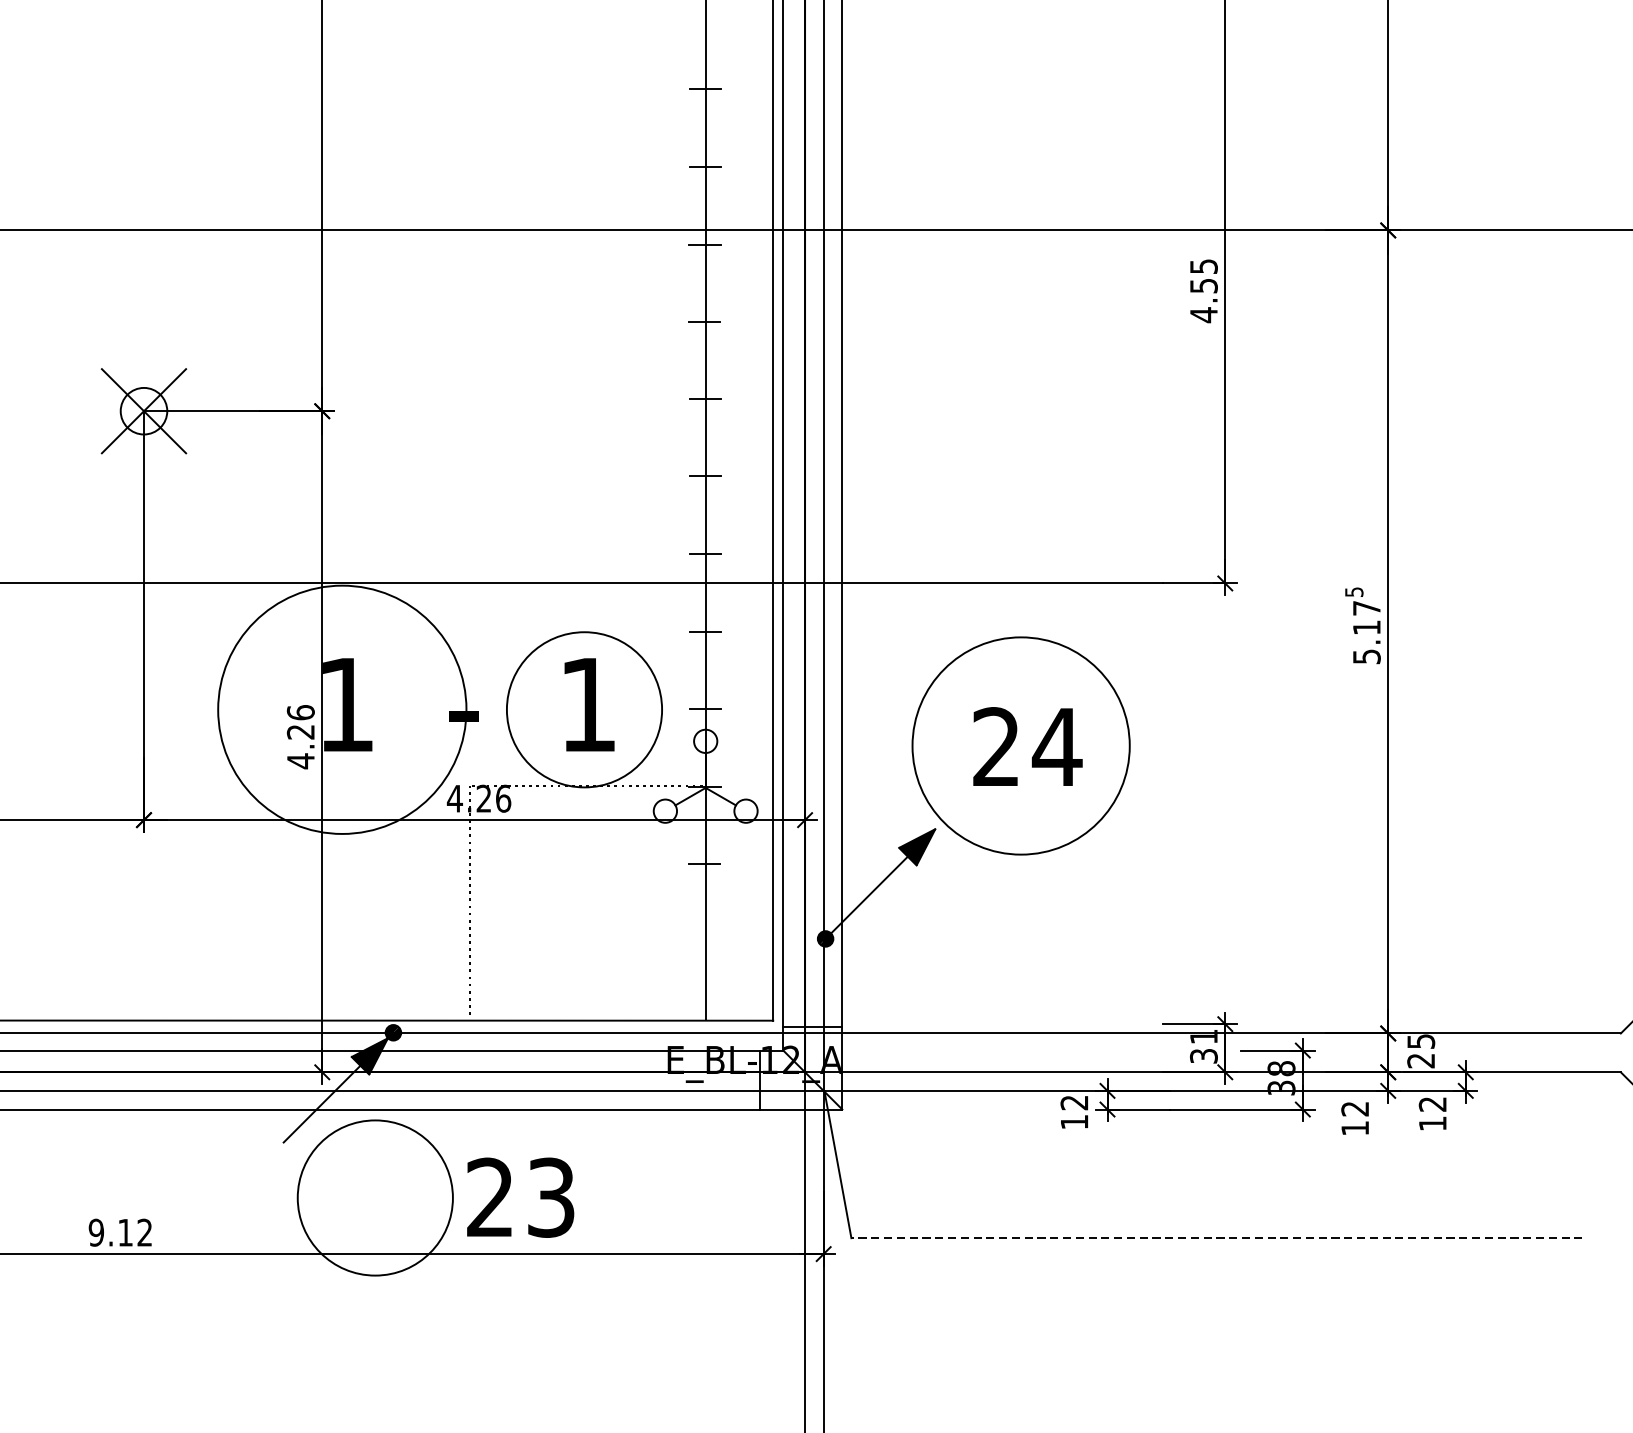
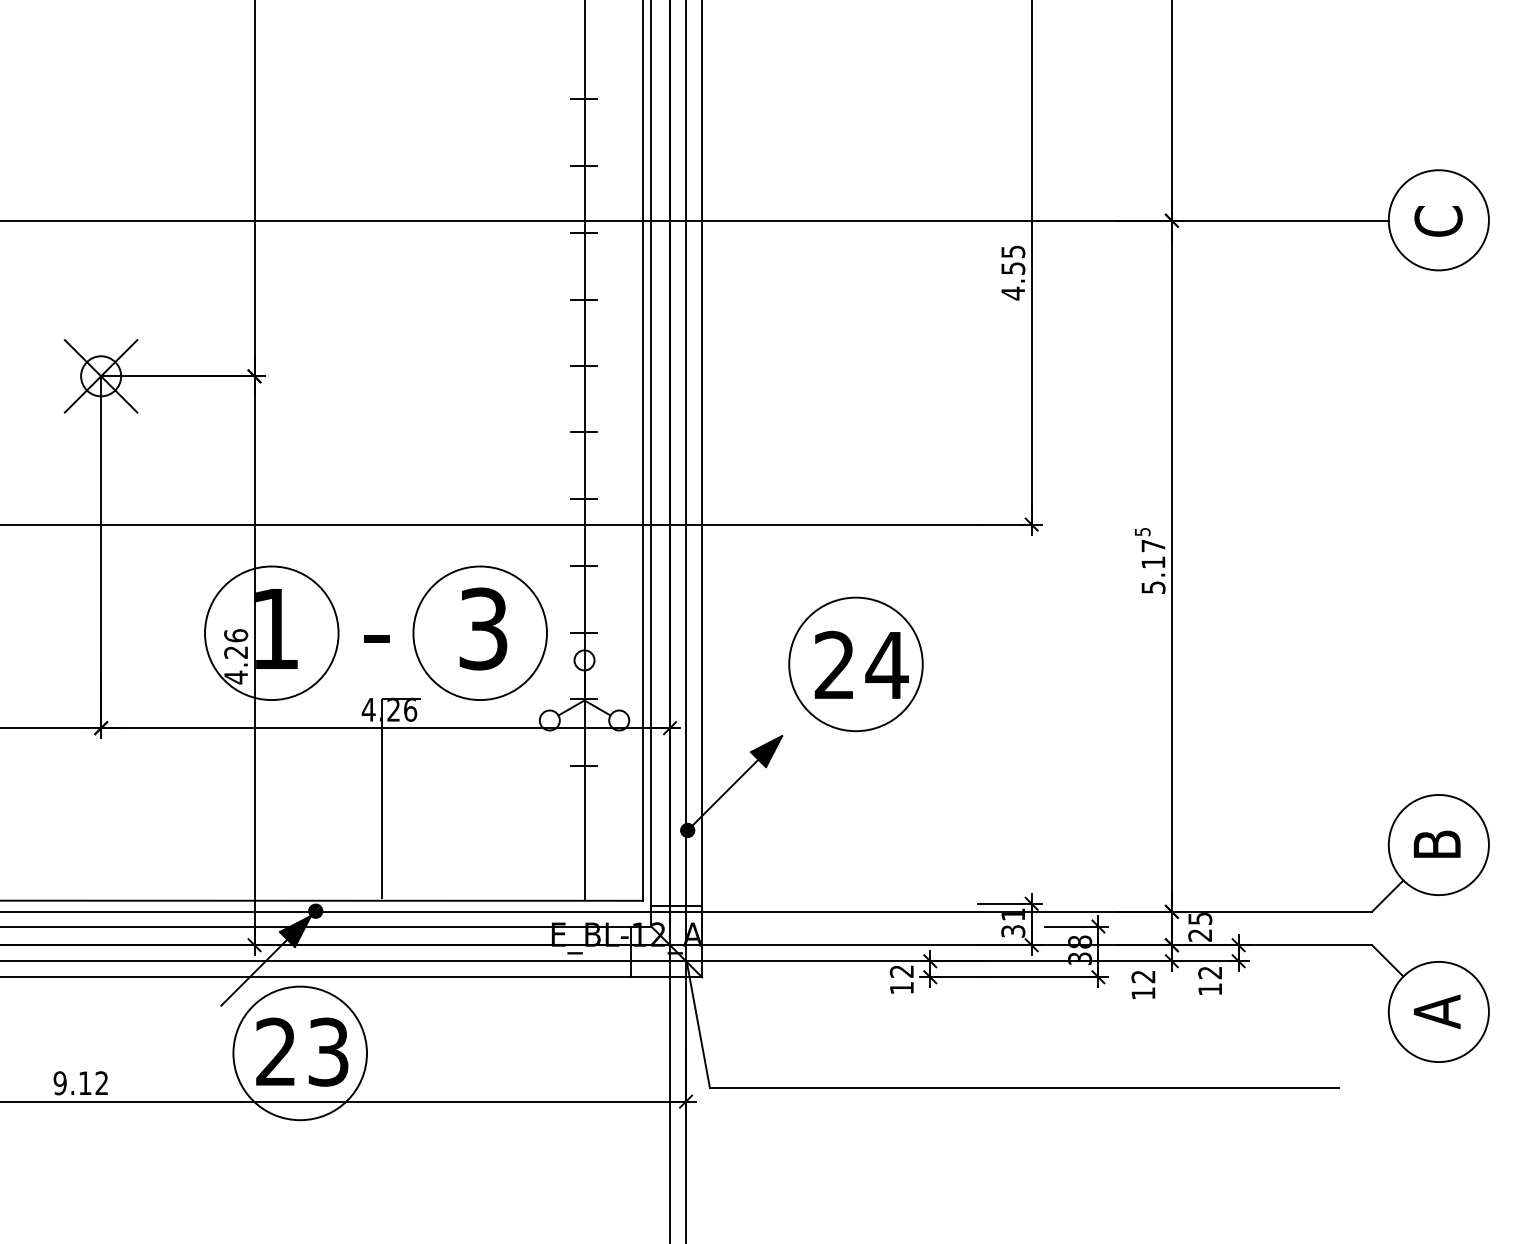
text: (588, 704) -> (483, 628), 1 -> 3
circle: (341, 710) -> (271, 633), size x0.62
circle: (1020, 746) -> (855, 664), size x0.71
text: (520, 1196) -> (302, 1051), moved
line: (1216, 1237) -> (1024, 1087), dashed -> solid

